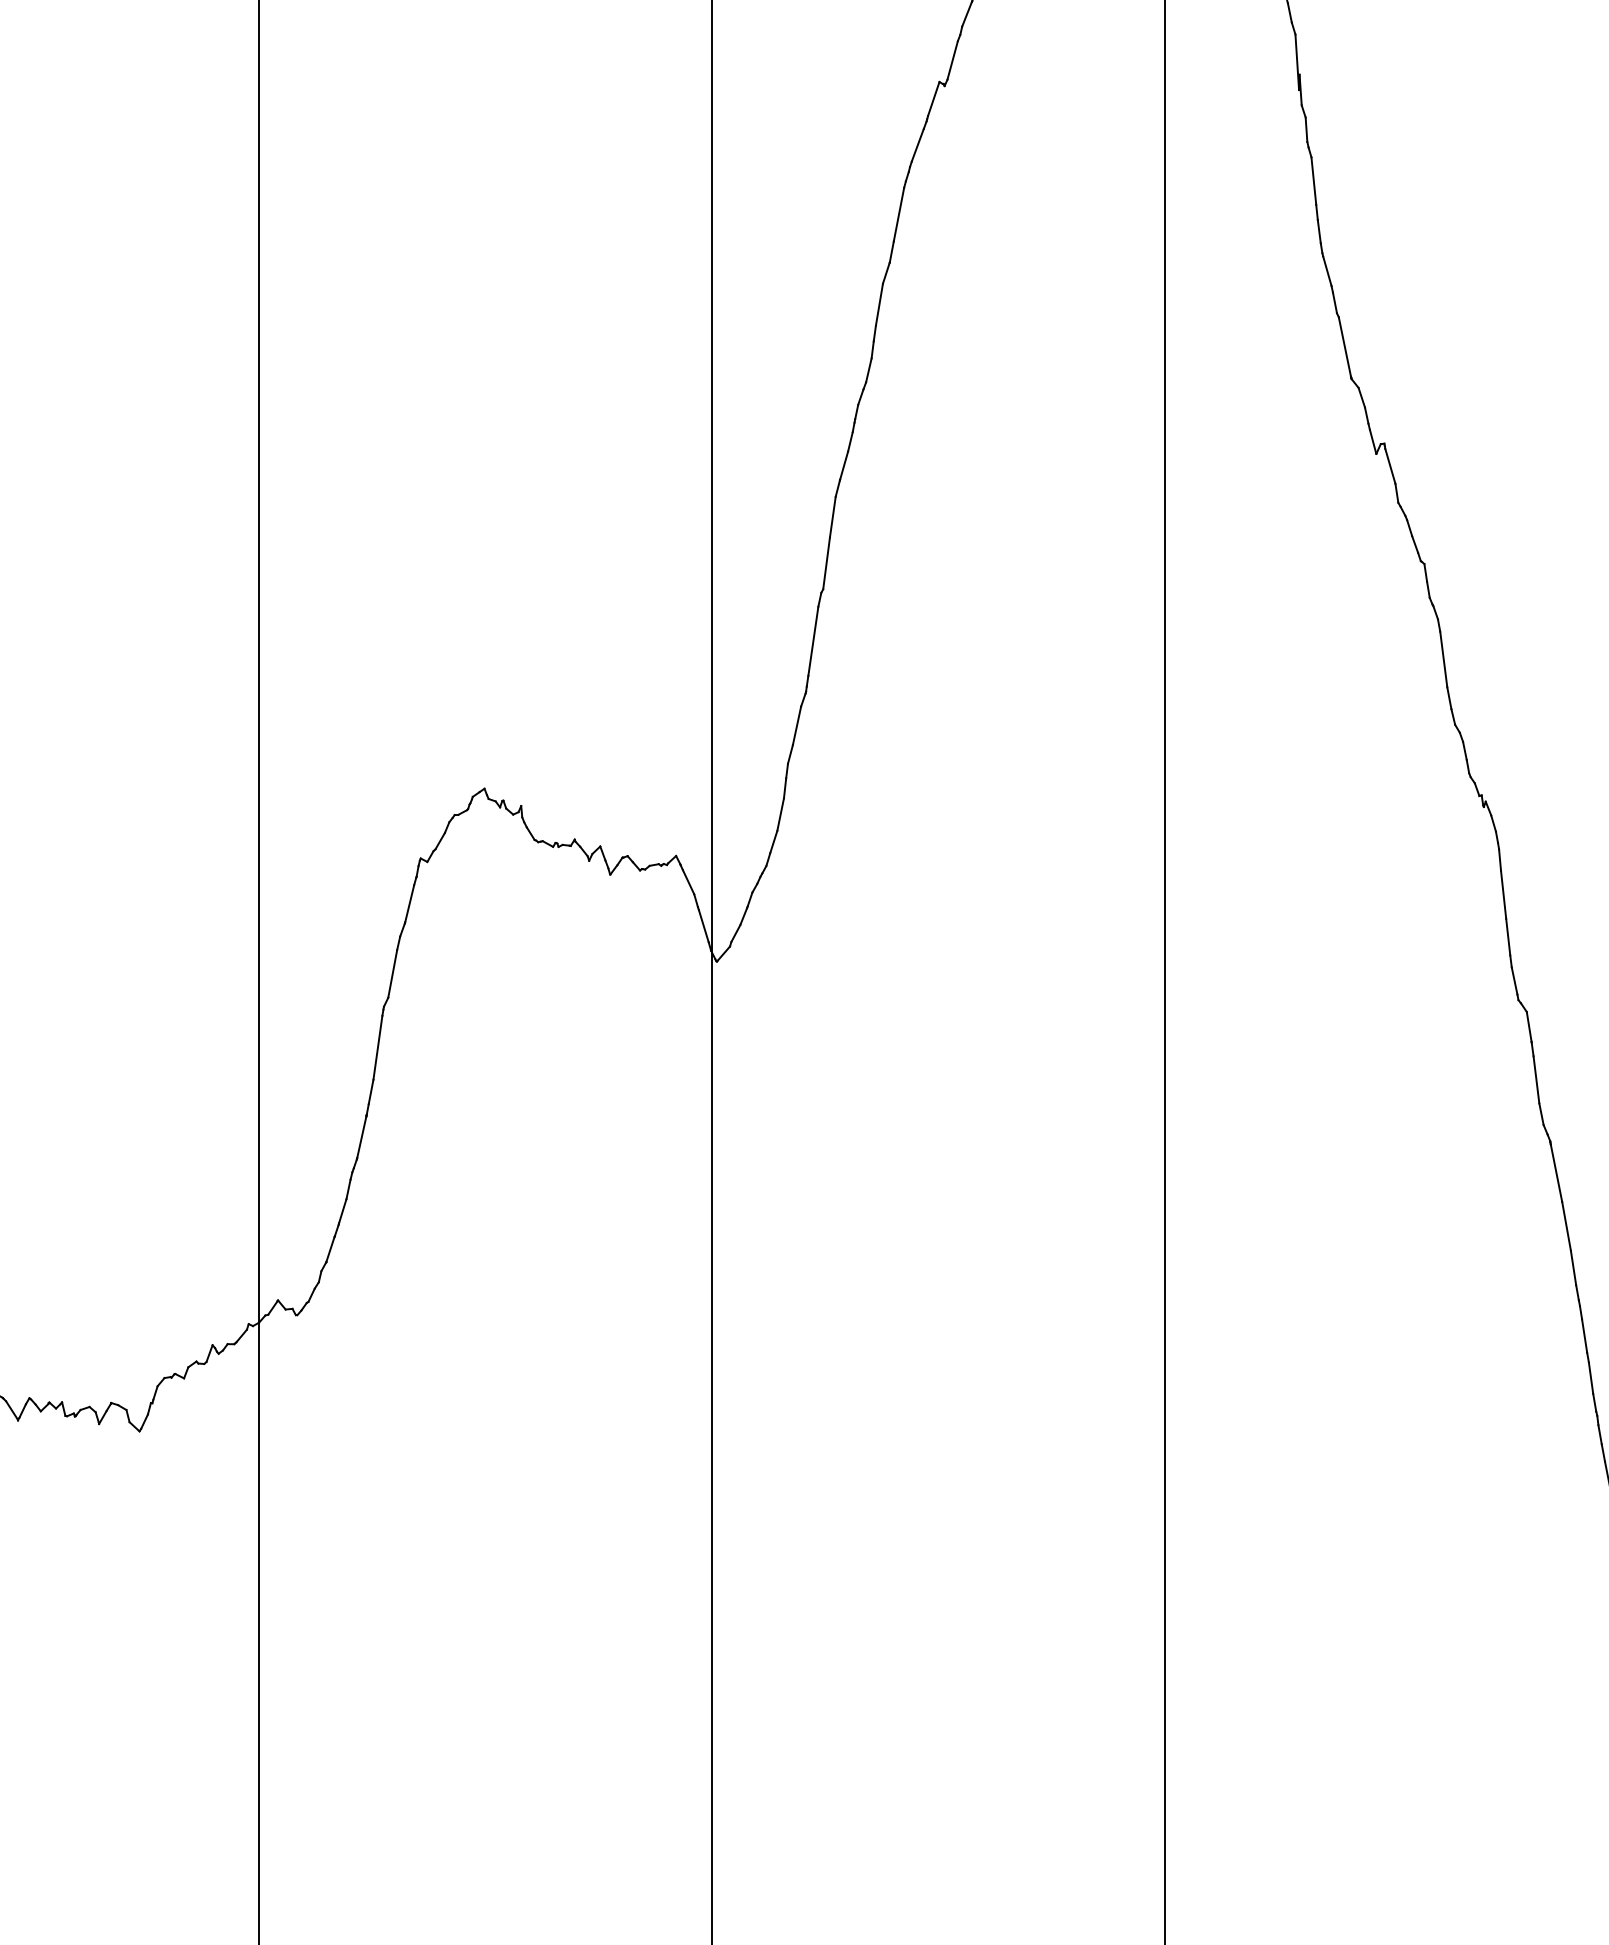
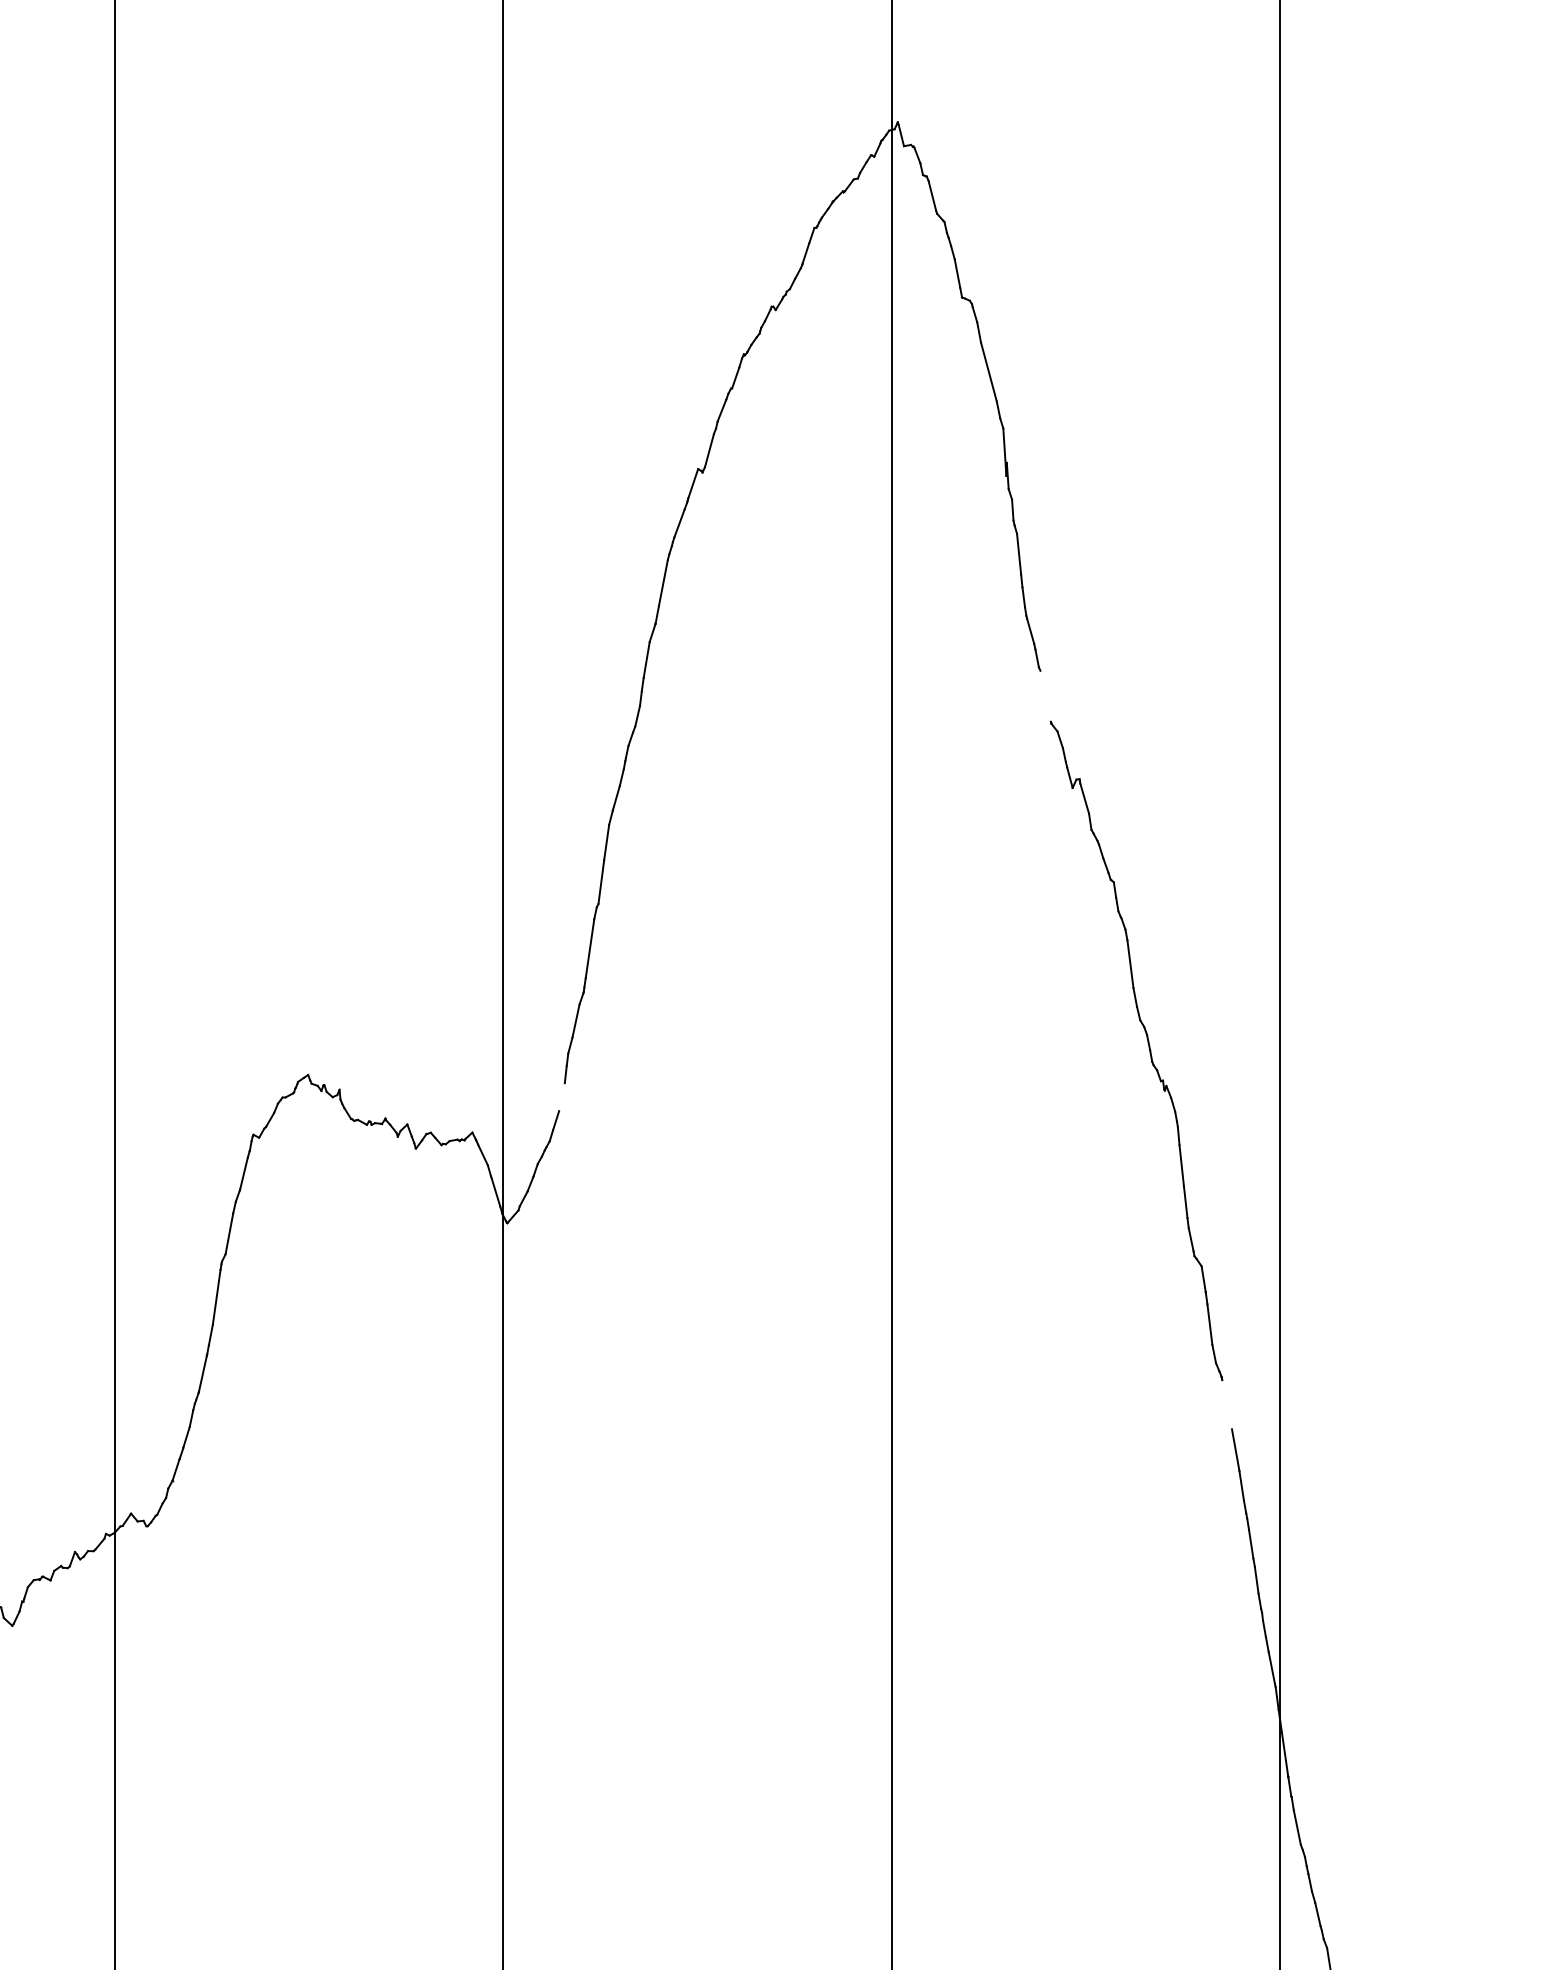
line: (1344, 346) -> (1045, 695), removed
line: (780, 814) -> (561, 1097), removed
line: (1555, 1173) -> (1226, 1404), removed

